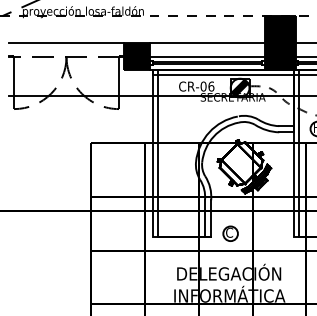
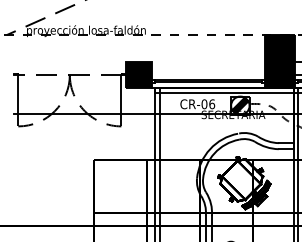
line: (66, 43) -> (69, 61), removed
line: (207, 43) -> (208, 61), removed
line: (207, 56) -> (208, 74), removed

